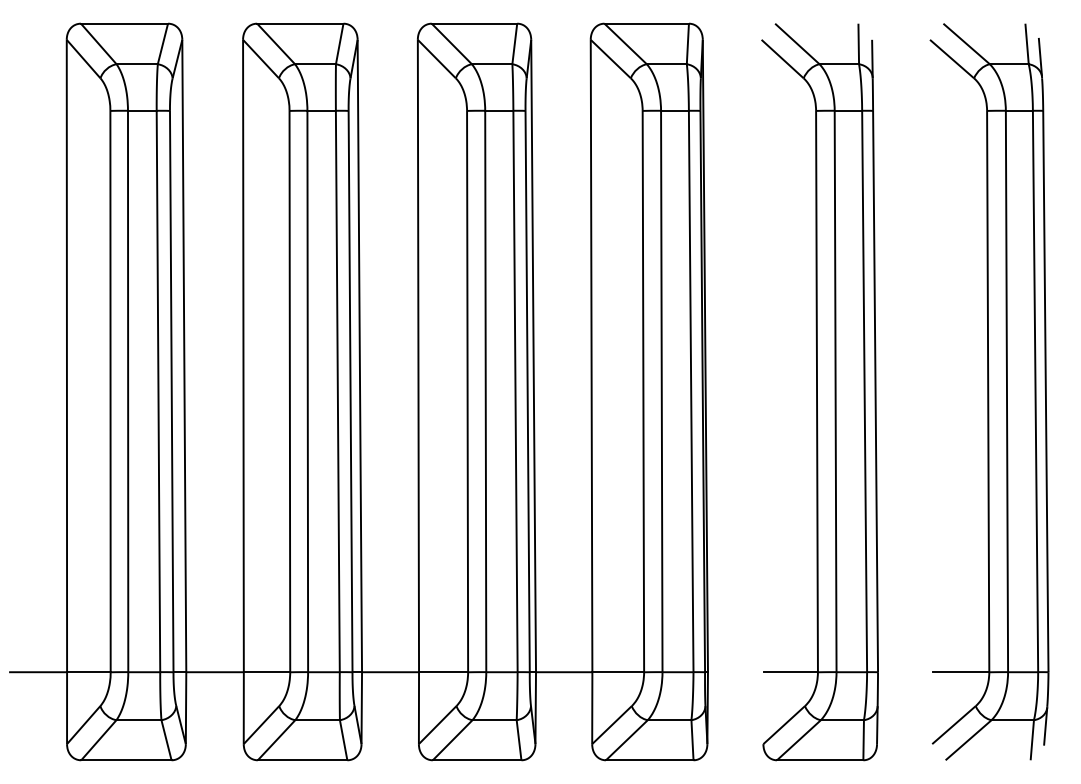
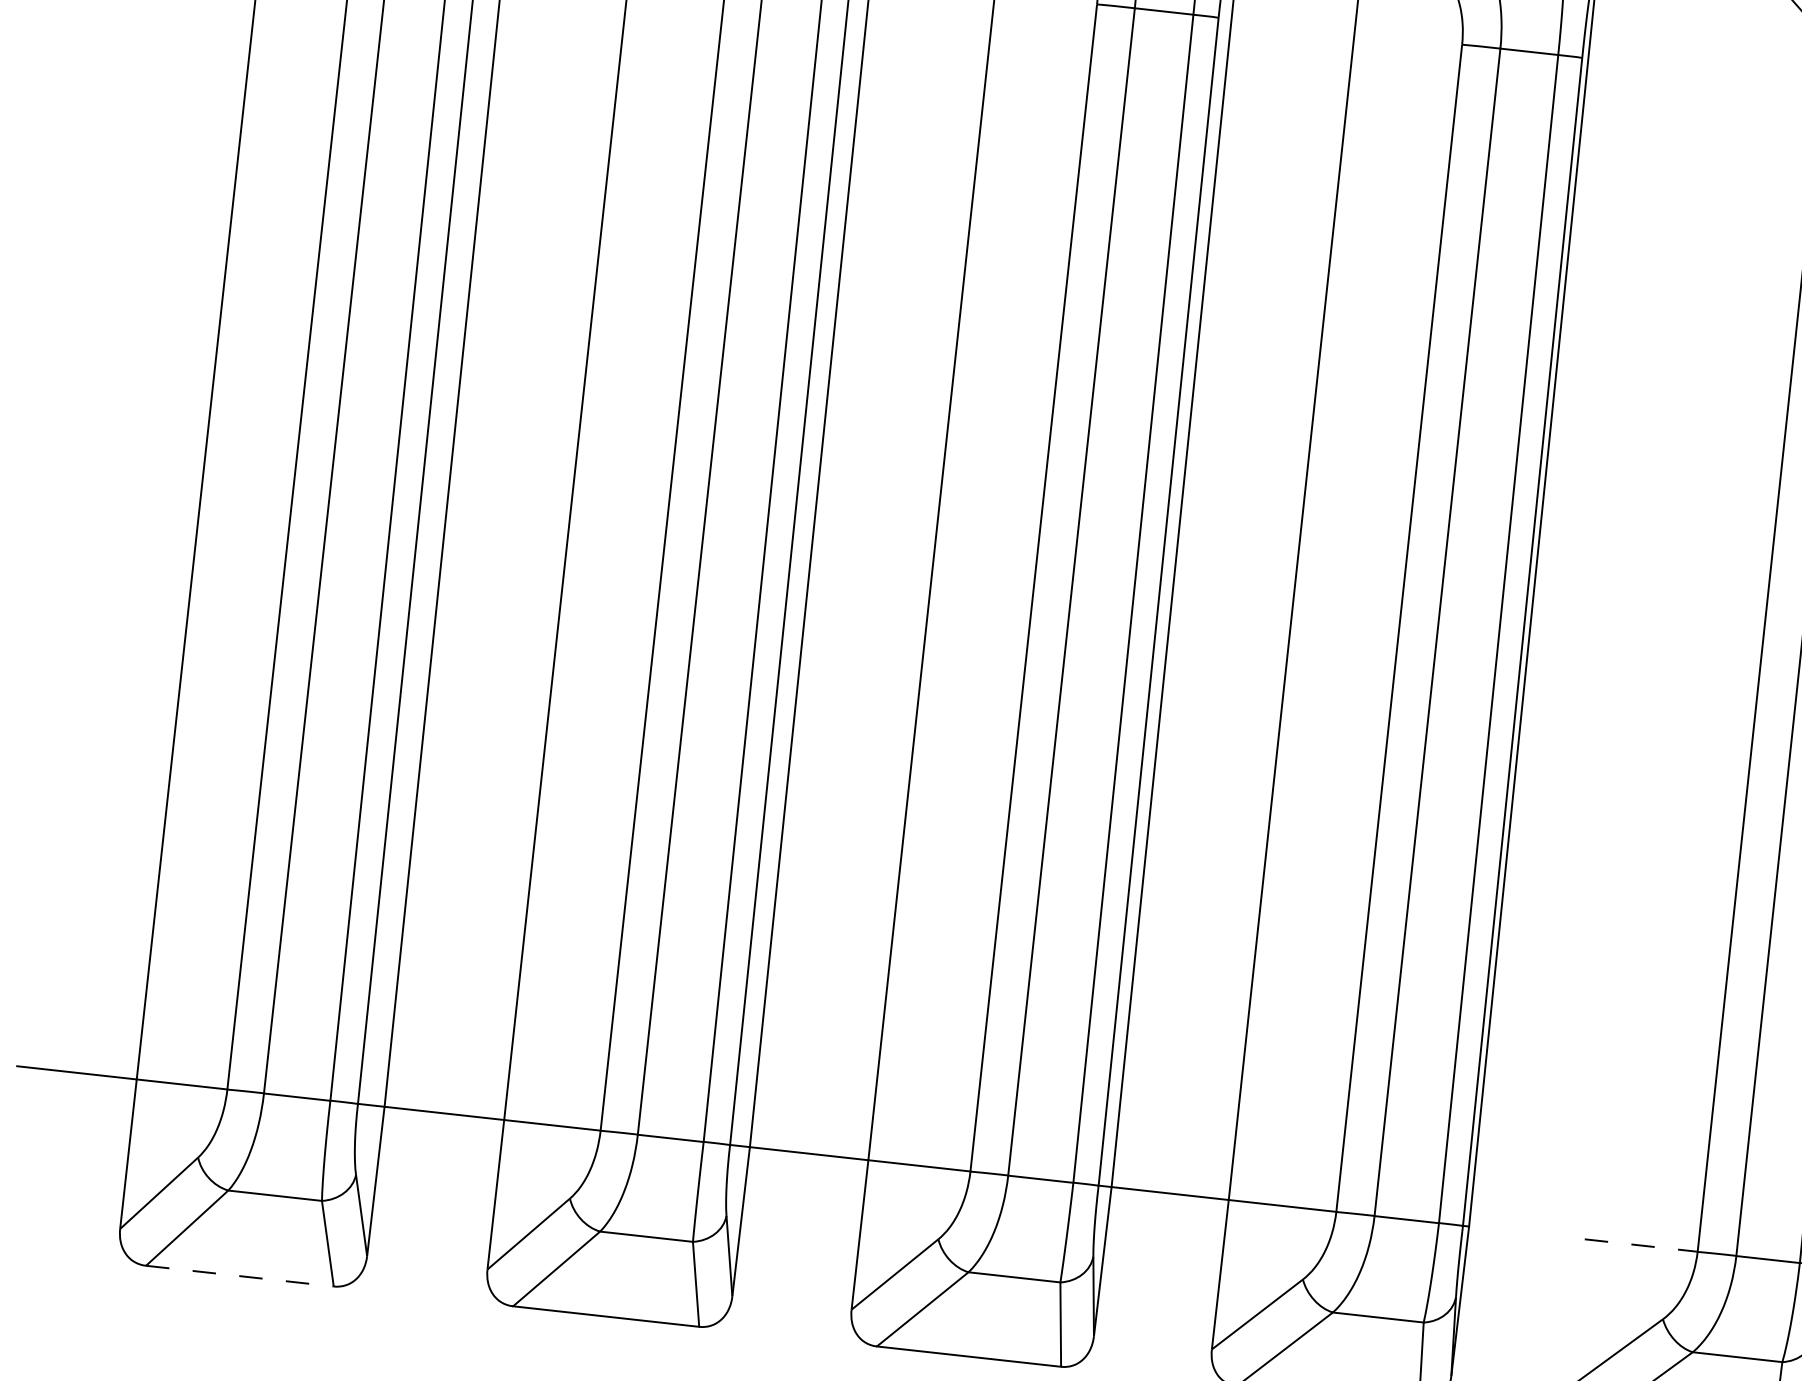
line: (791, 672) -> (1642, 1246), solid -> dashed
line: (126, 760) -> (240, 1276), solid -> dashed

